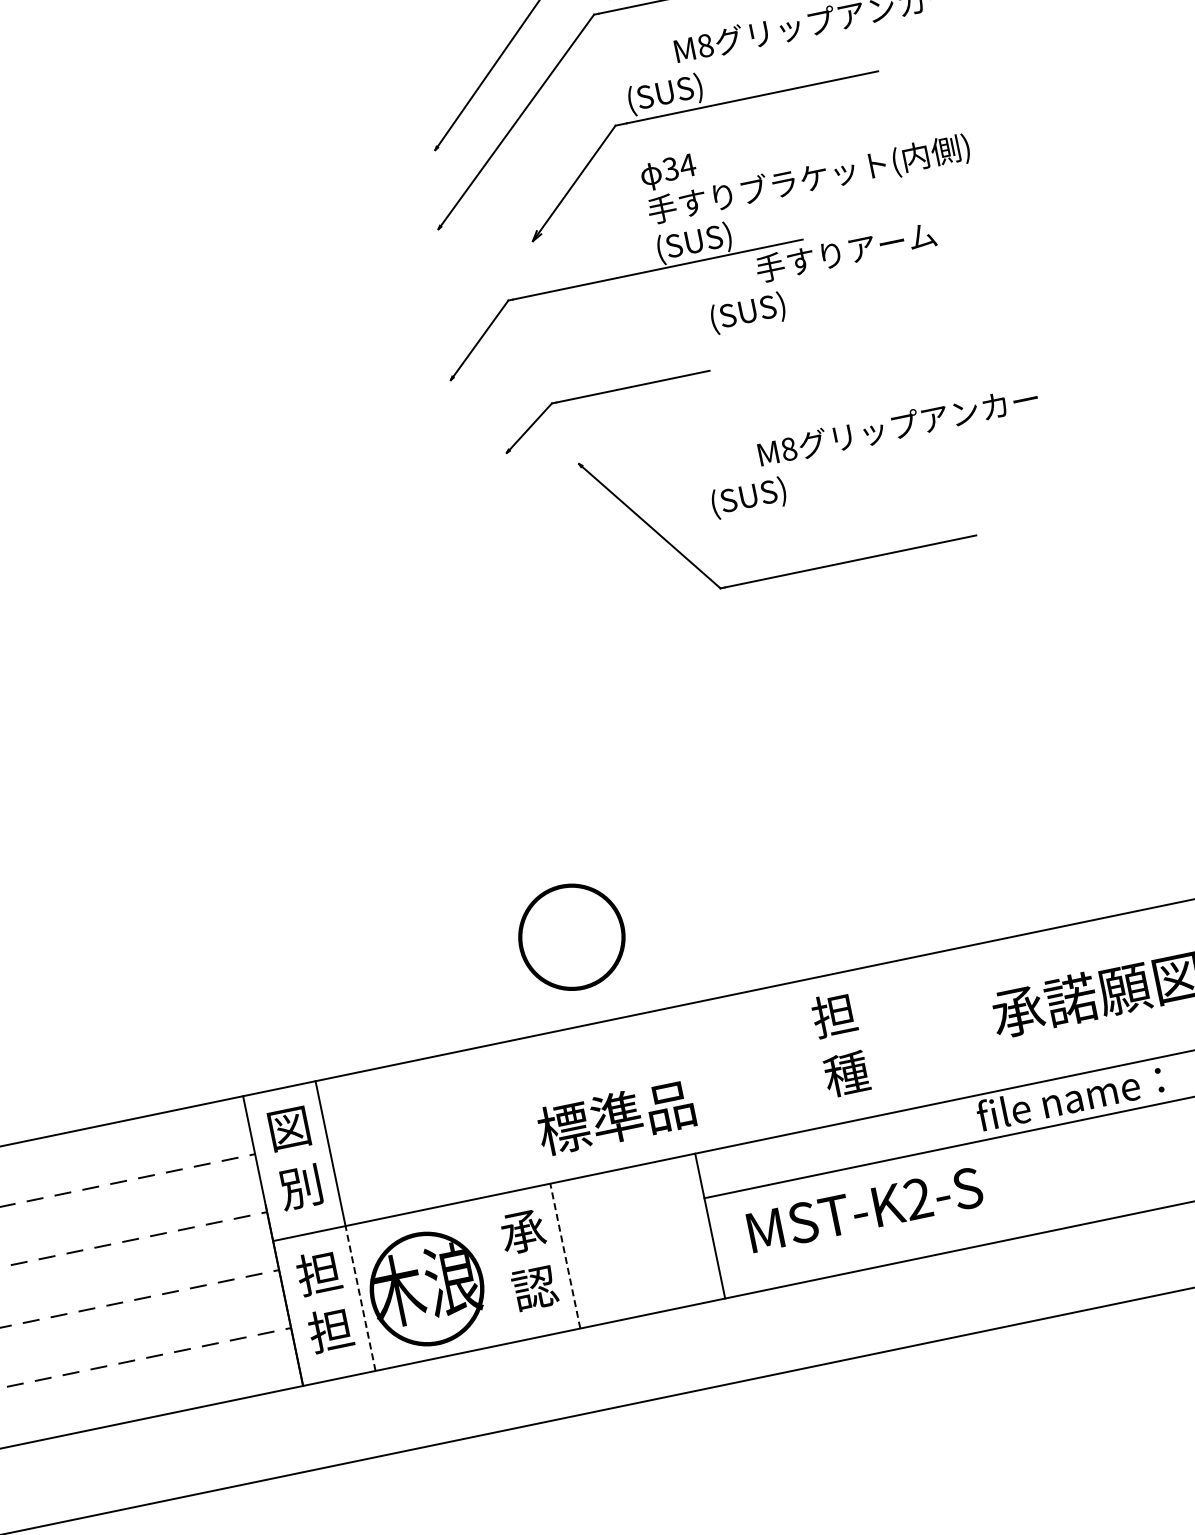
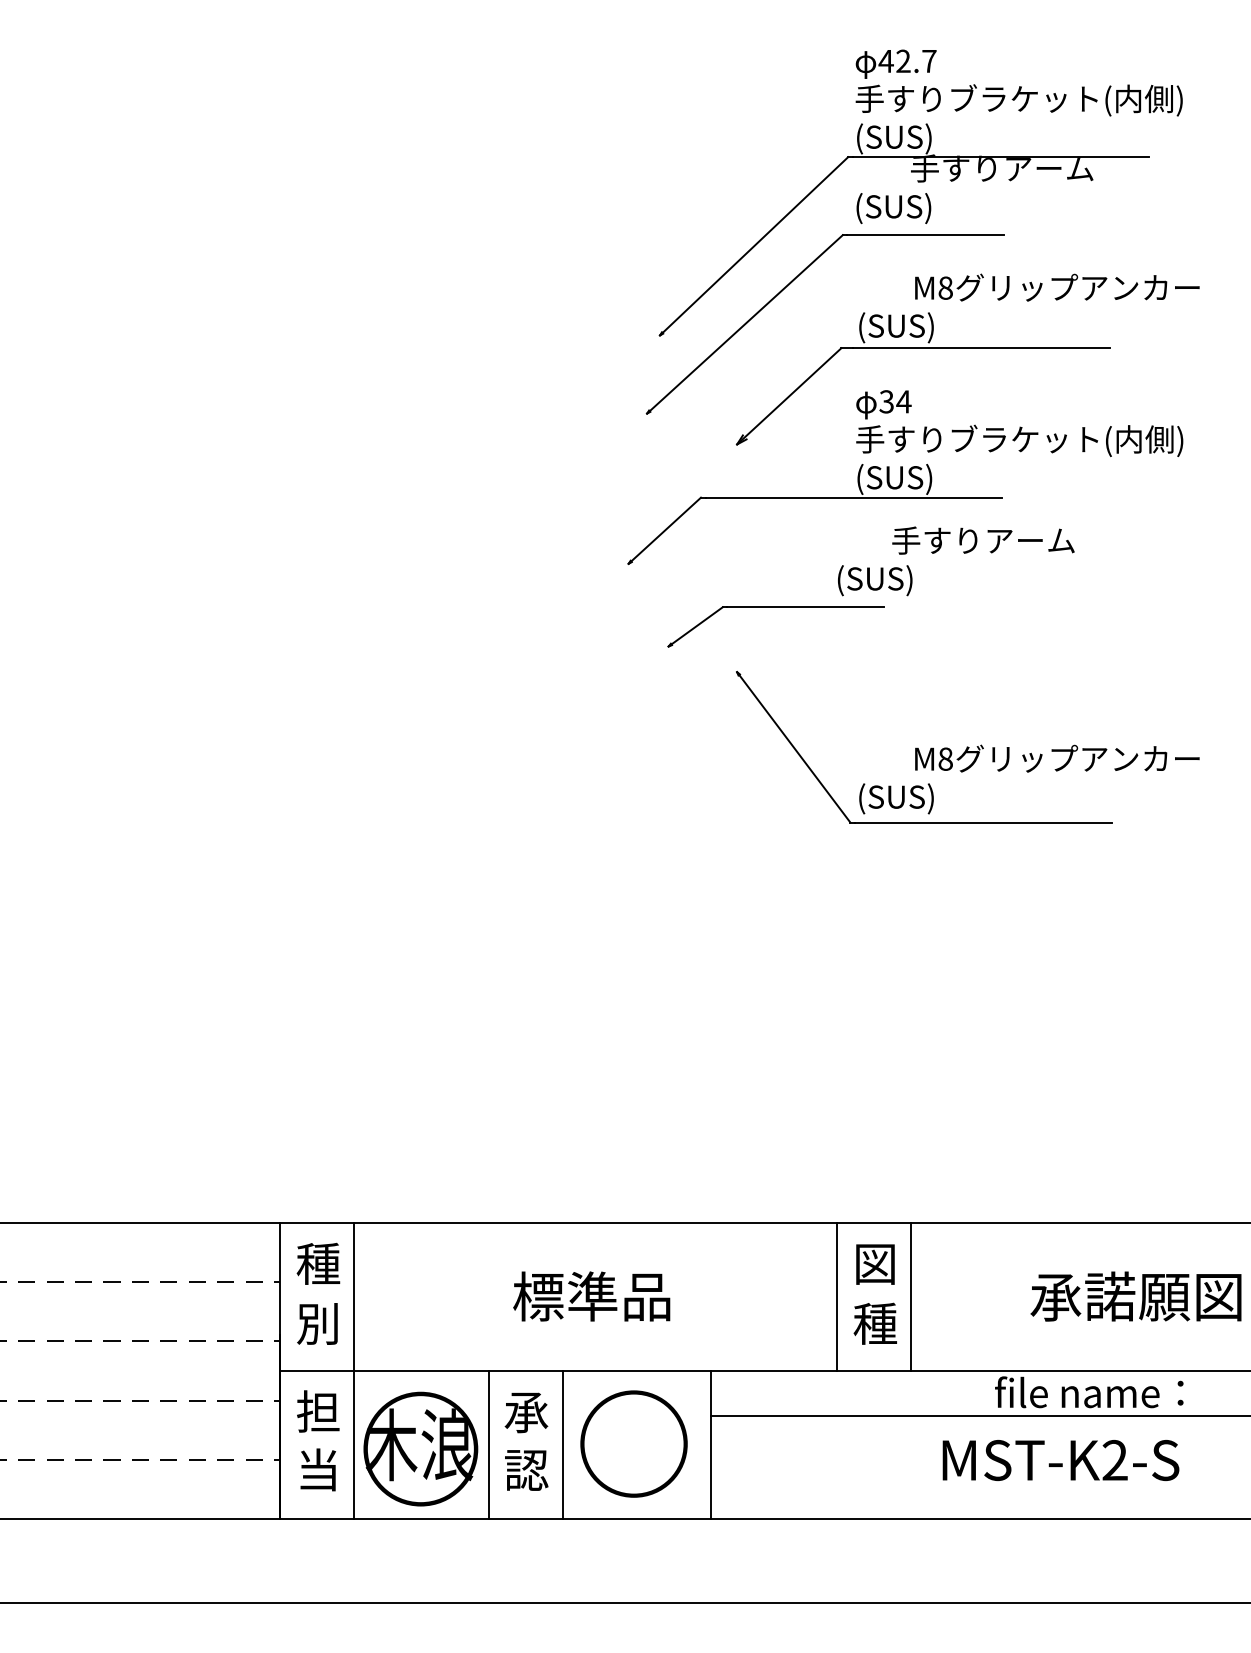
text: (823, 277) -> (956, 561), moved
text: (875, 452) -> (1029, 779), moved
part: (571, 936) -> (633, 1443), moved
text: (834, 1015) -> (875, 1263), 担 -> 図
line: (875, 1040) -> (910, 1296), added
line: (803, 1055) -> (836, 1296), added
text: (615, 1117) -> (591, 1296), moved
text: (289, 1128) -> (318, 1263), 図 -> 種
text: (864, 1210) -> (1060, 1460), moved
line: (564, 1255) -> (562, 1444), dashed -> solid
line: (493, 1270) -> (489, 1444), added
line: (360, 1298) -> (353, 1444), dashed -> solid
text: (330, 1329) -> (318, 1469), 担 -> 当

